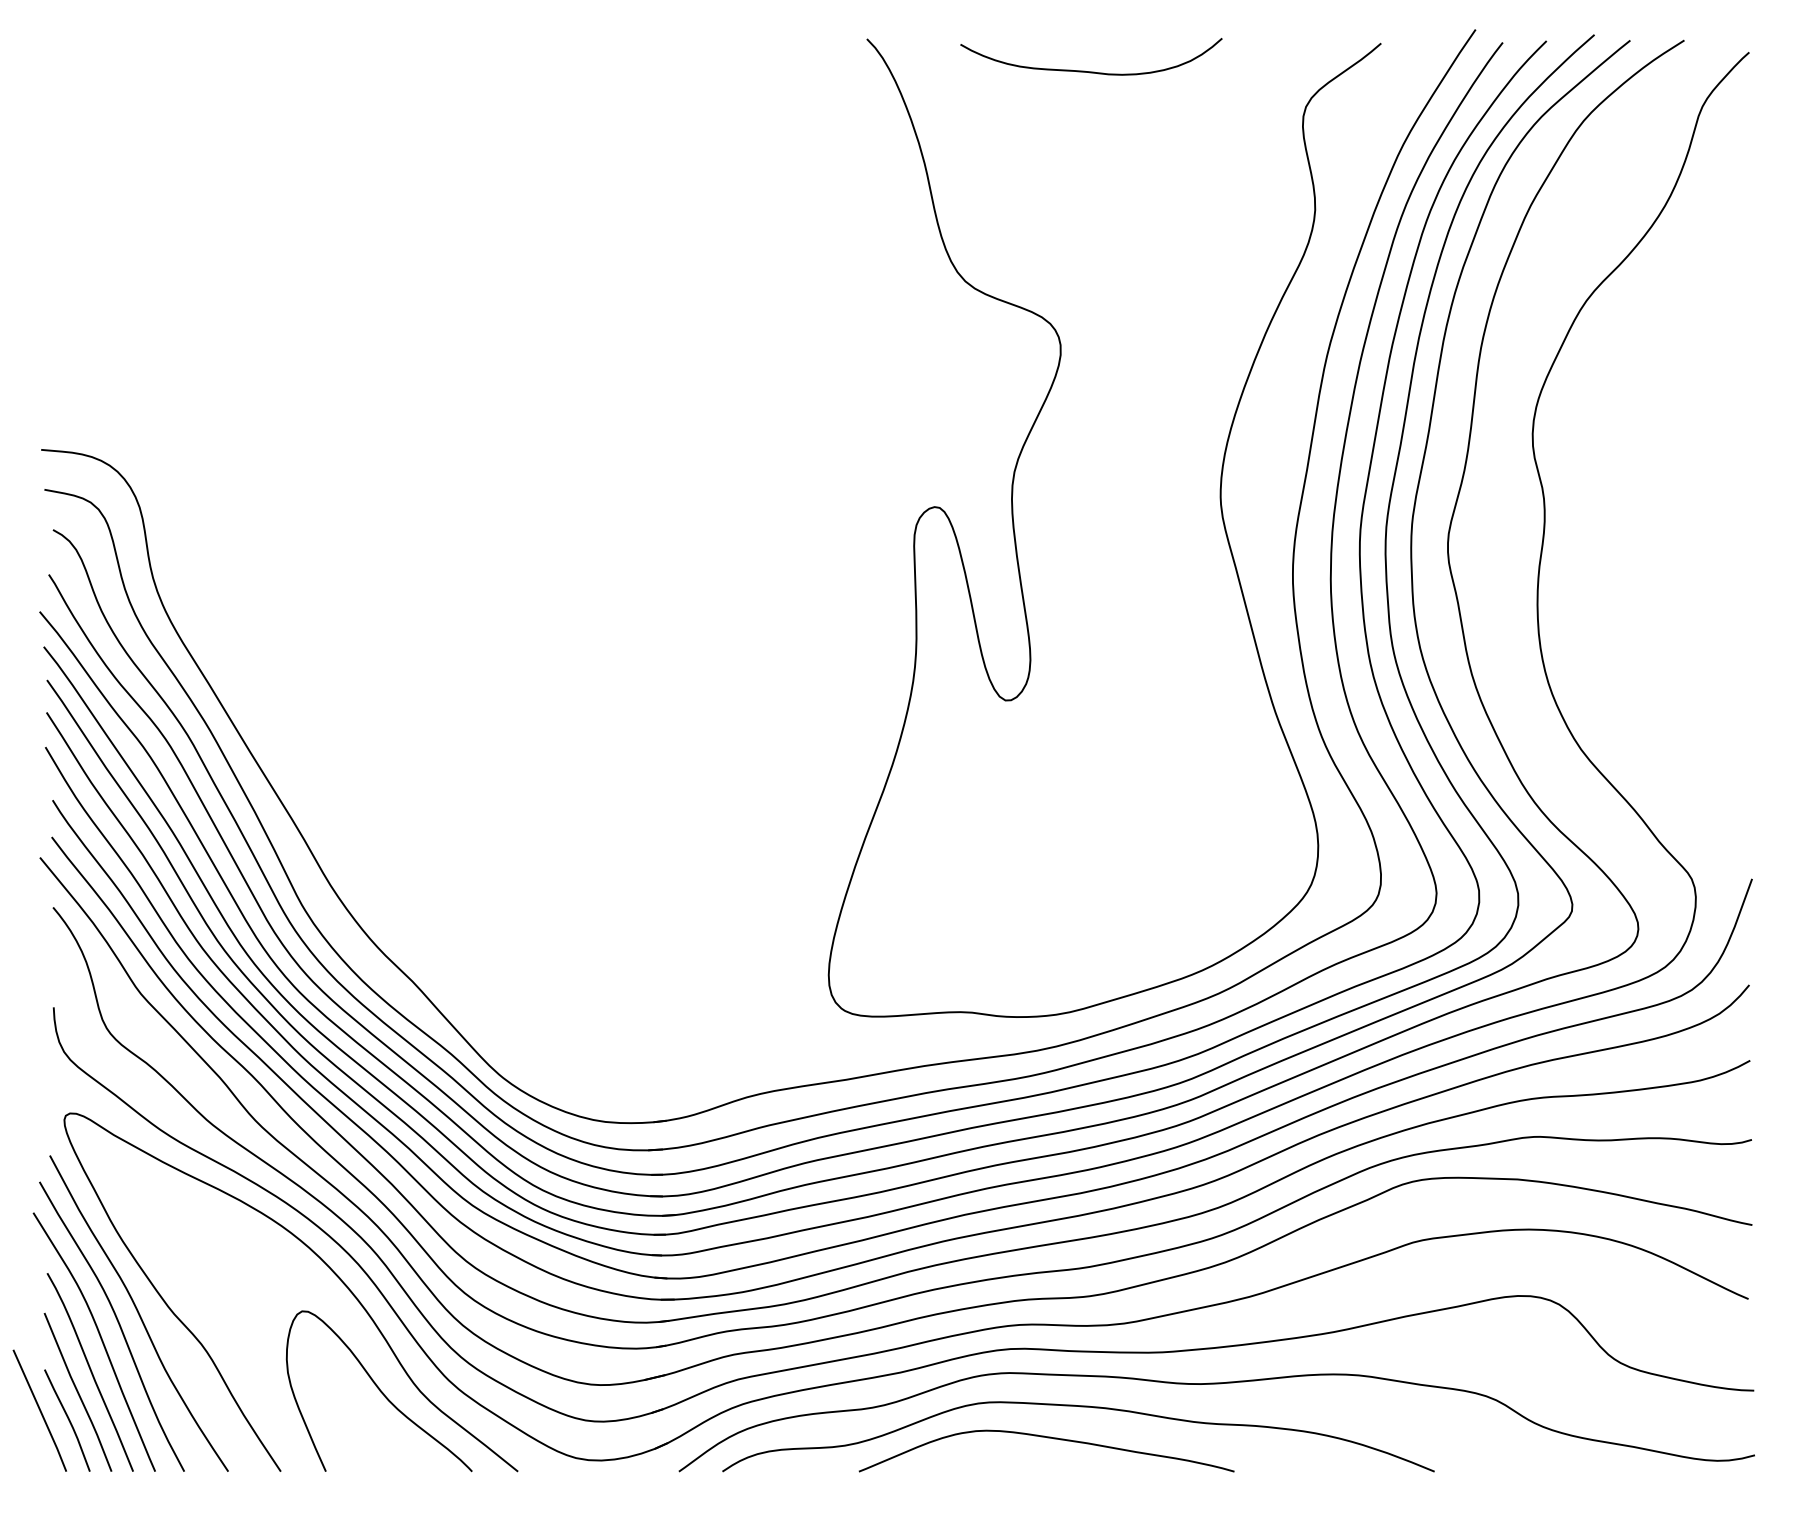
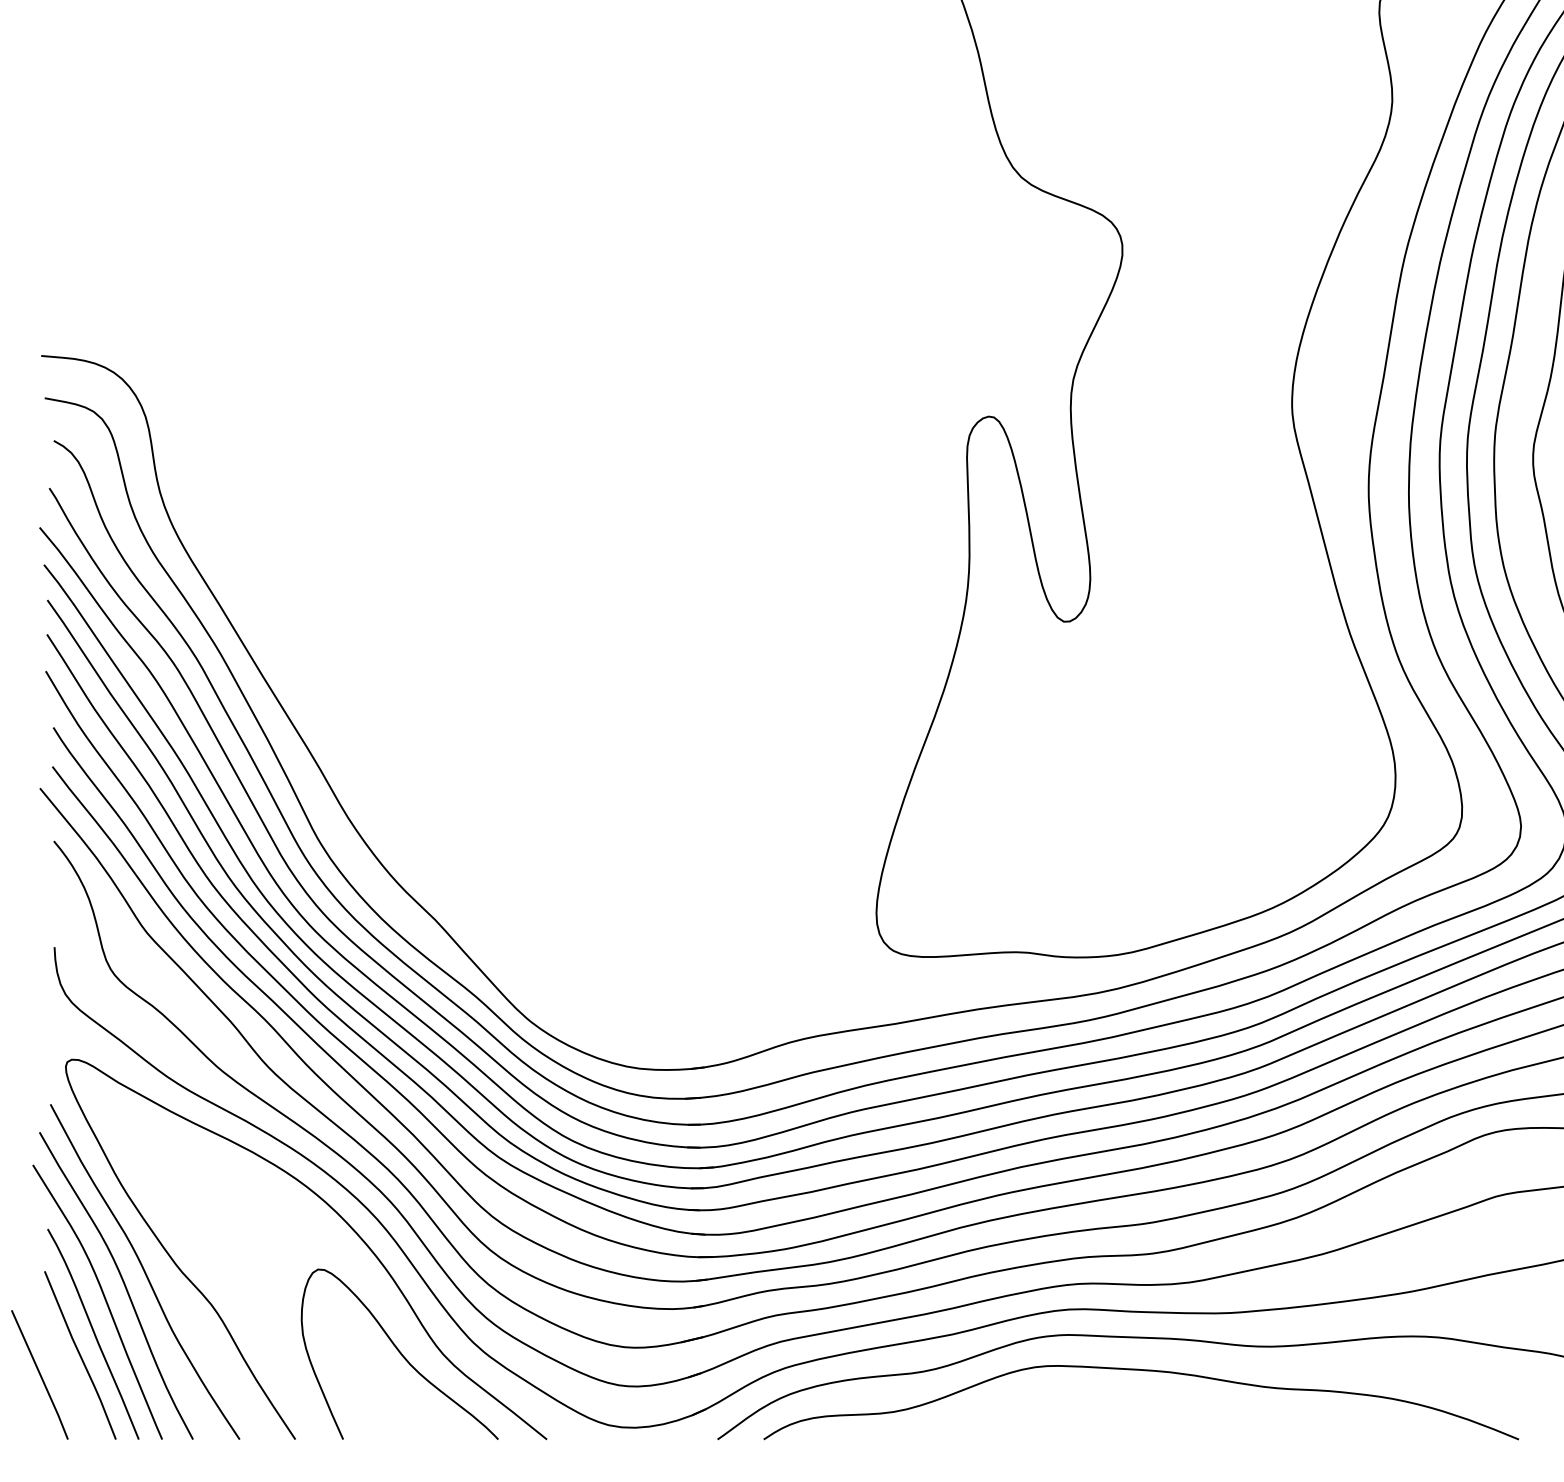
curve: (68, 1420) -> (70, 1385), removed
curve: (1047, 1438) -> (1108, 1404), removed

